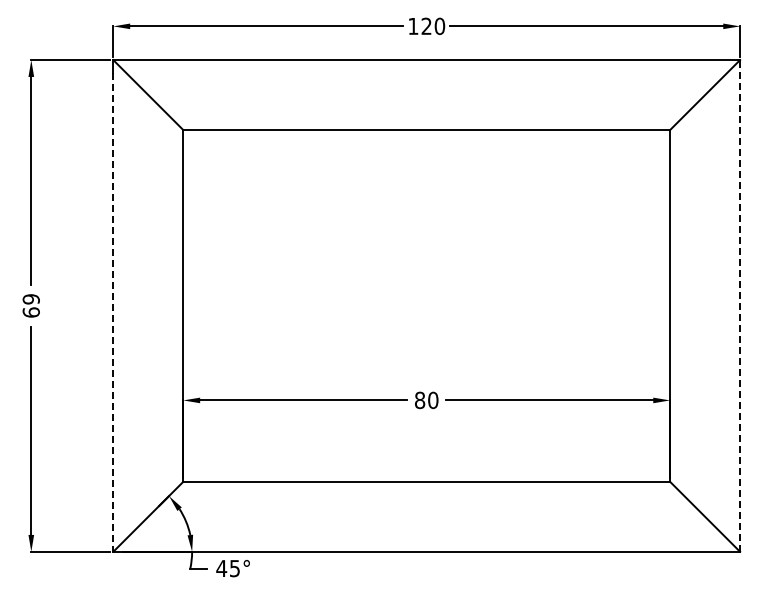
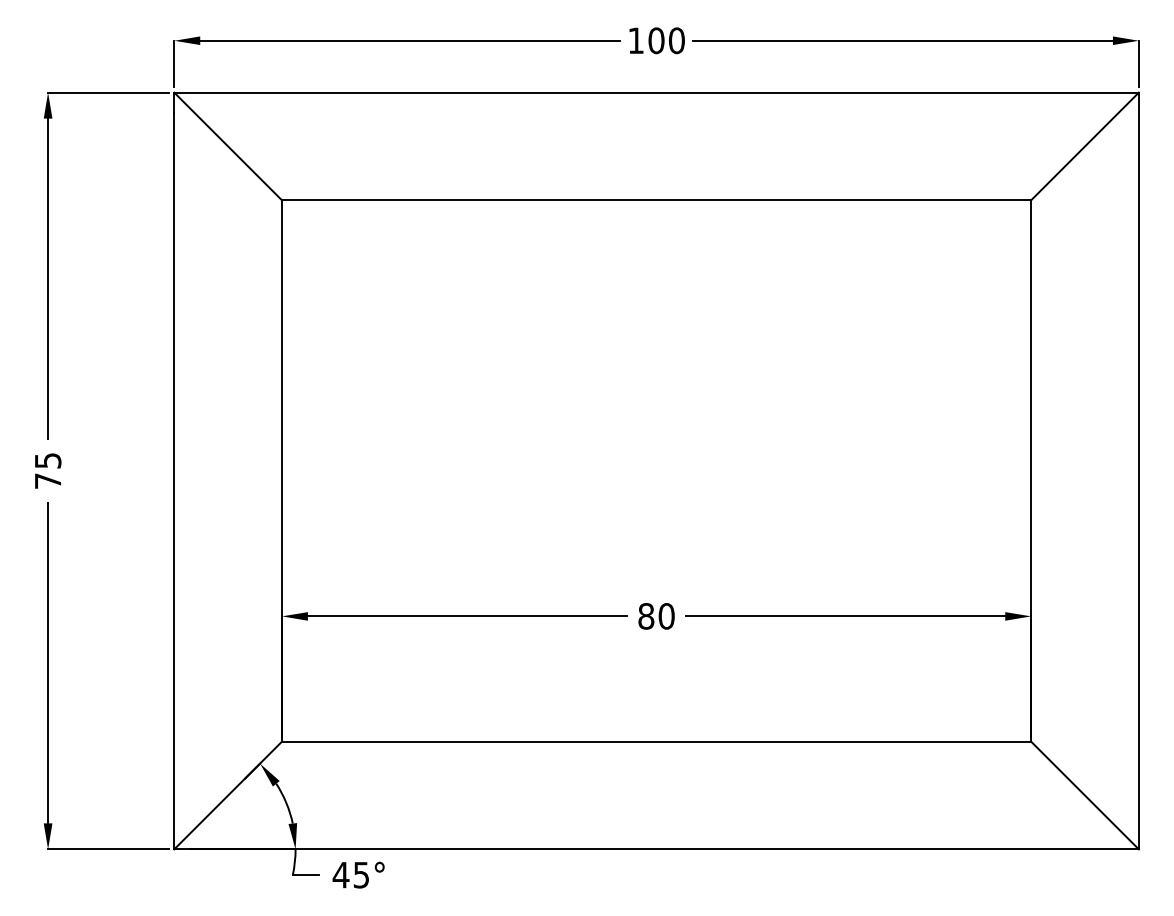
text: (426, 26) -> (656, 40), 120 -> 100
text: (30, 305) -> (46, 470), 69 -> 75
line: (740, 305) -> (1139, 470), dashed -> solid
line: (113, 313) -> (174, 482), dashed -> solid

